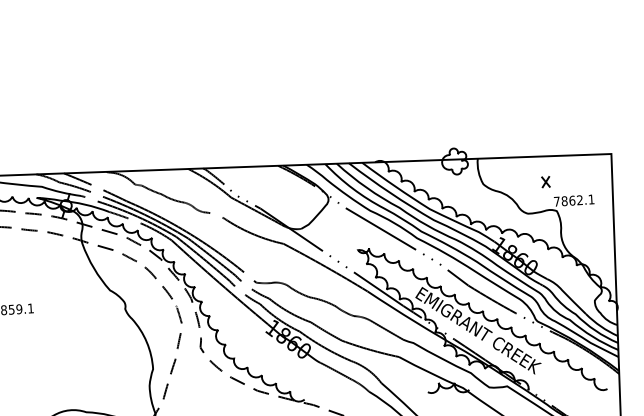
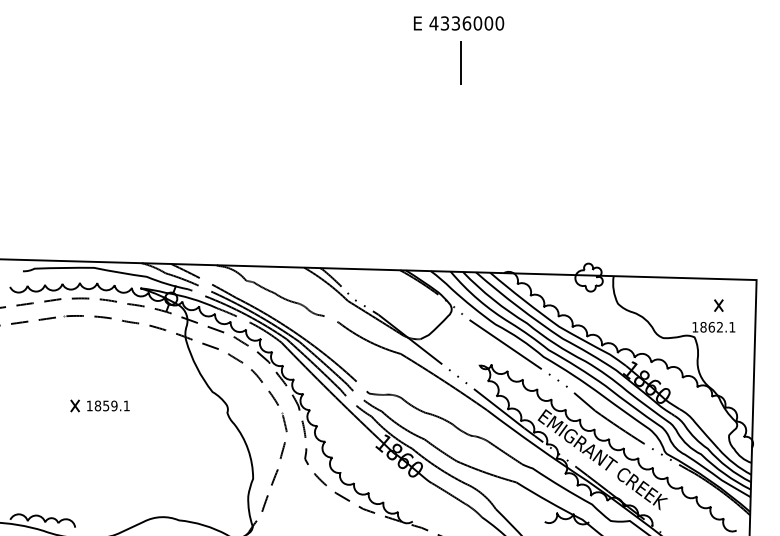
part: (545, 182) -> (718, 305), moved
text: (557, 201) -> (695, 327), 7862.1 -> 1862.1

